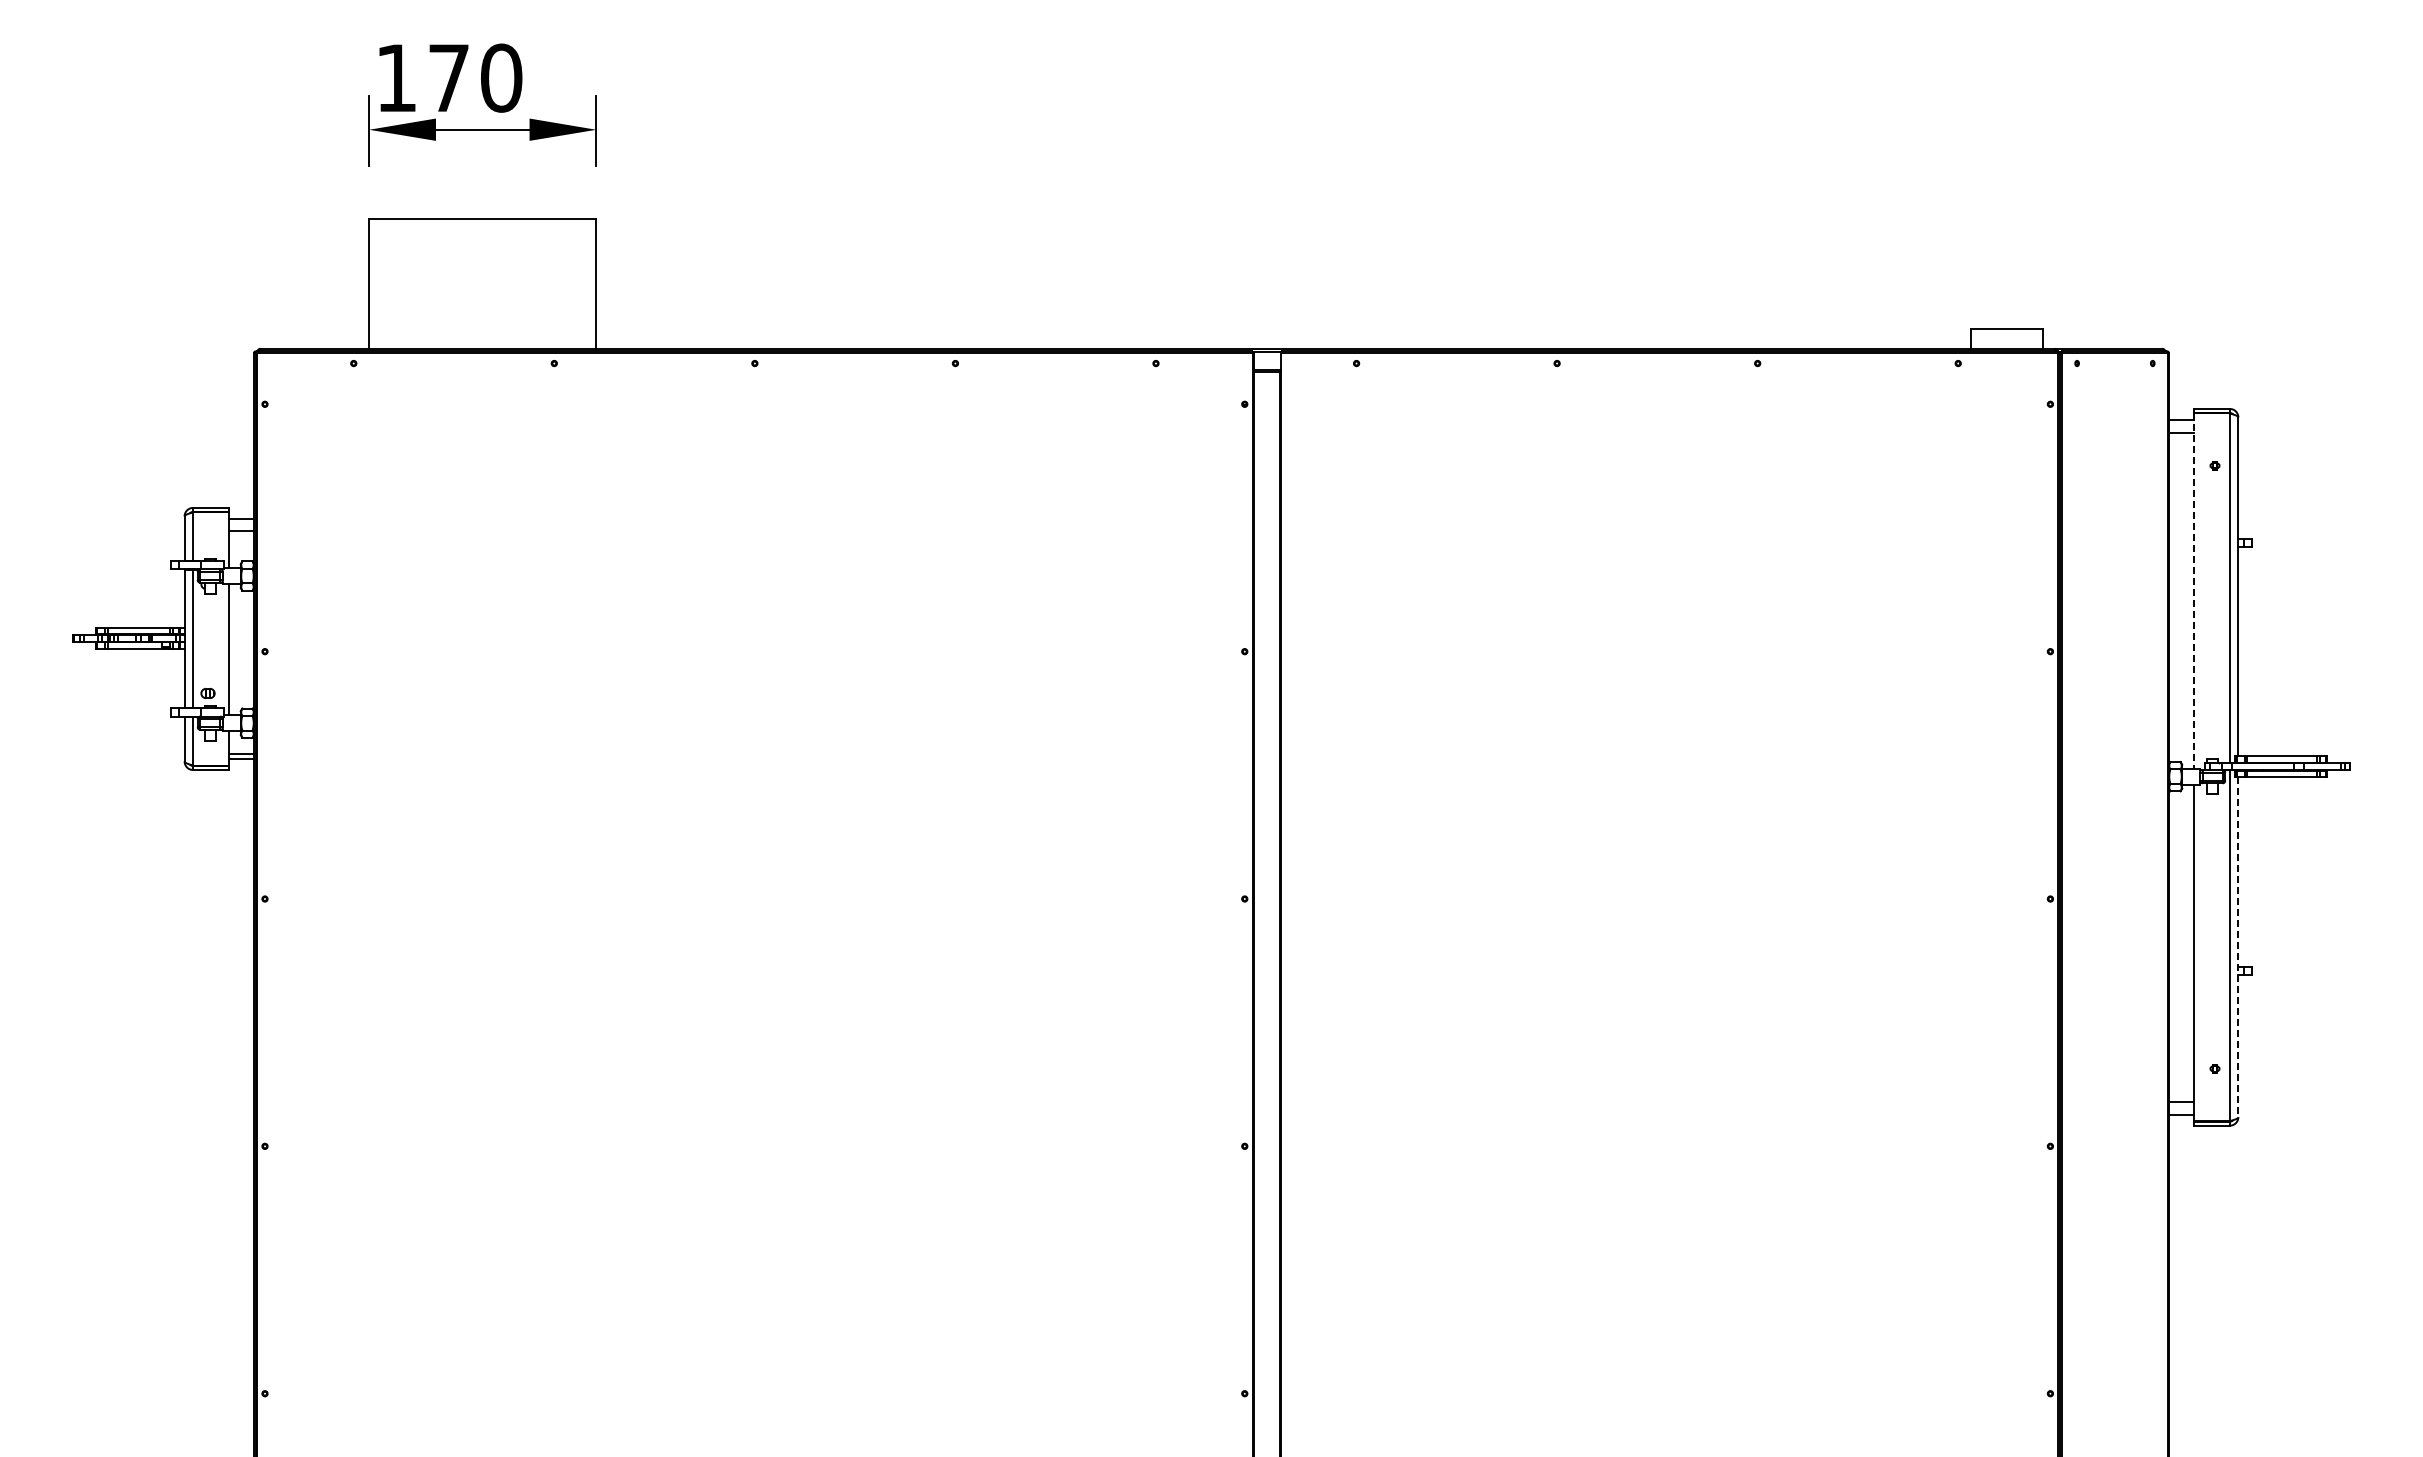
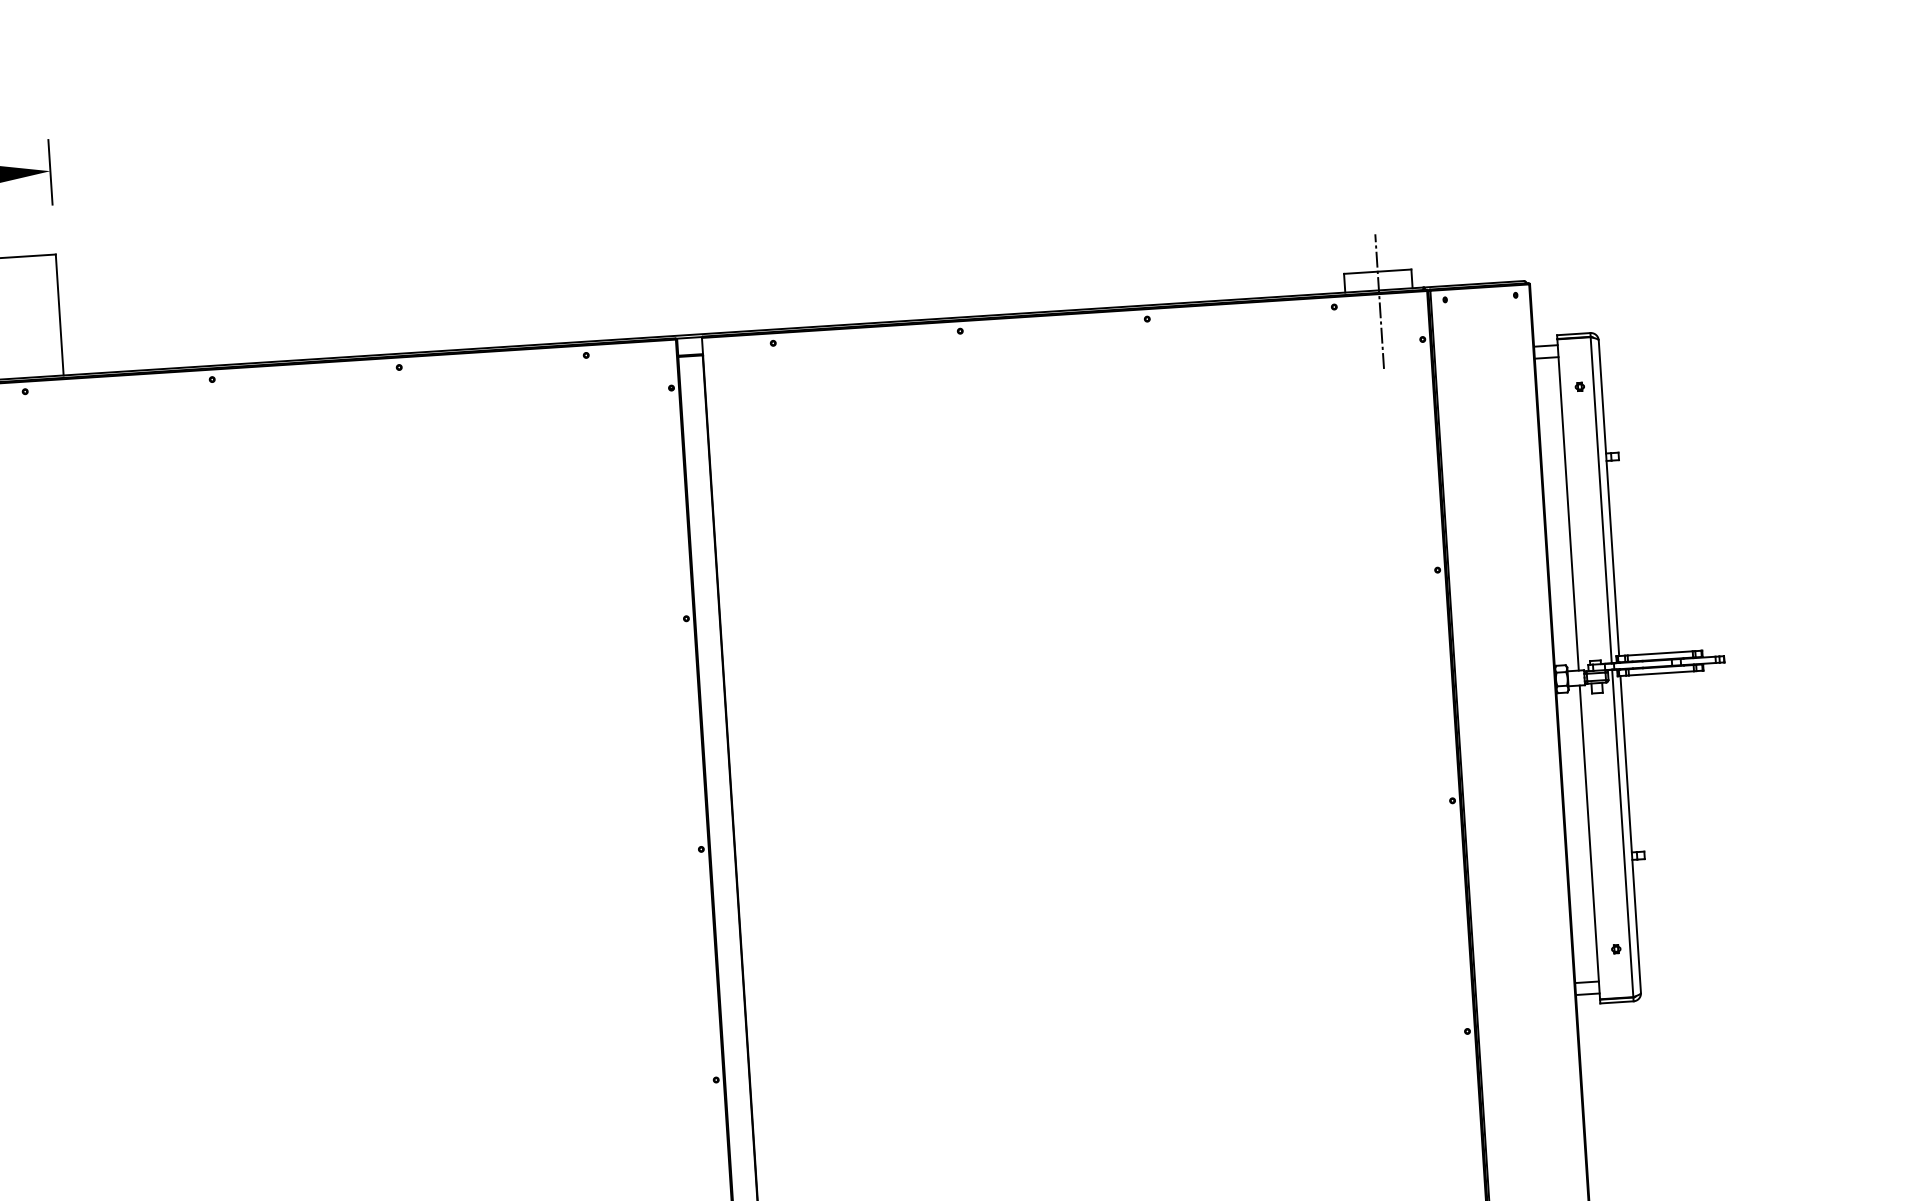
line: (2007, 360) -> (1380, 301), added
line: (2194, 591) -> (1568, 505), dashed -> solid
line: (2238, 947) -> (1630, 834), dashed -> solid

